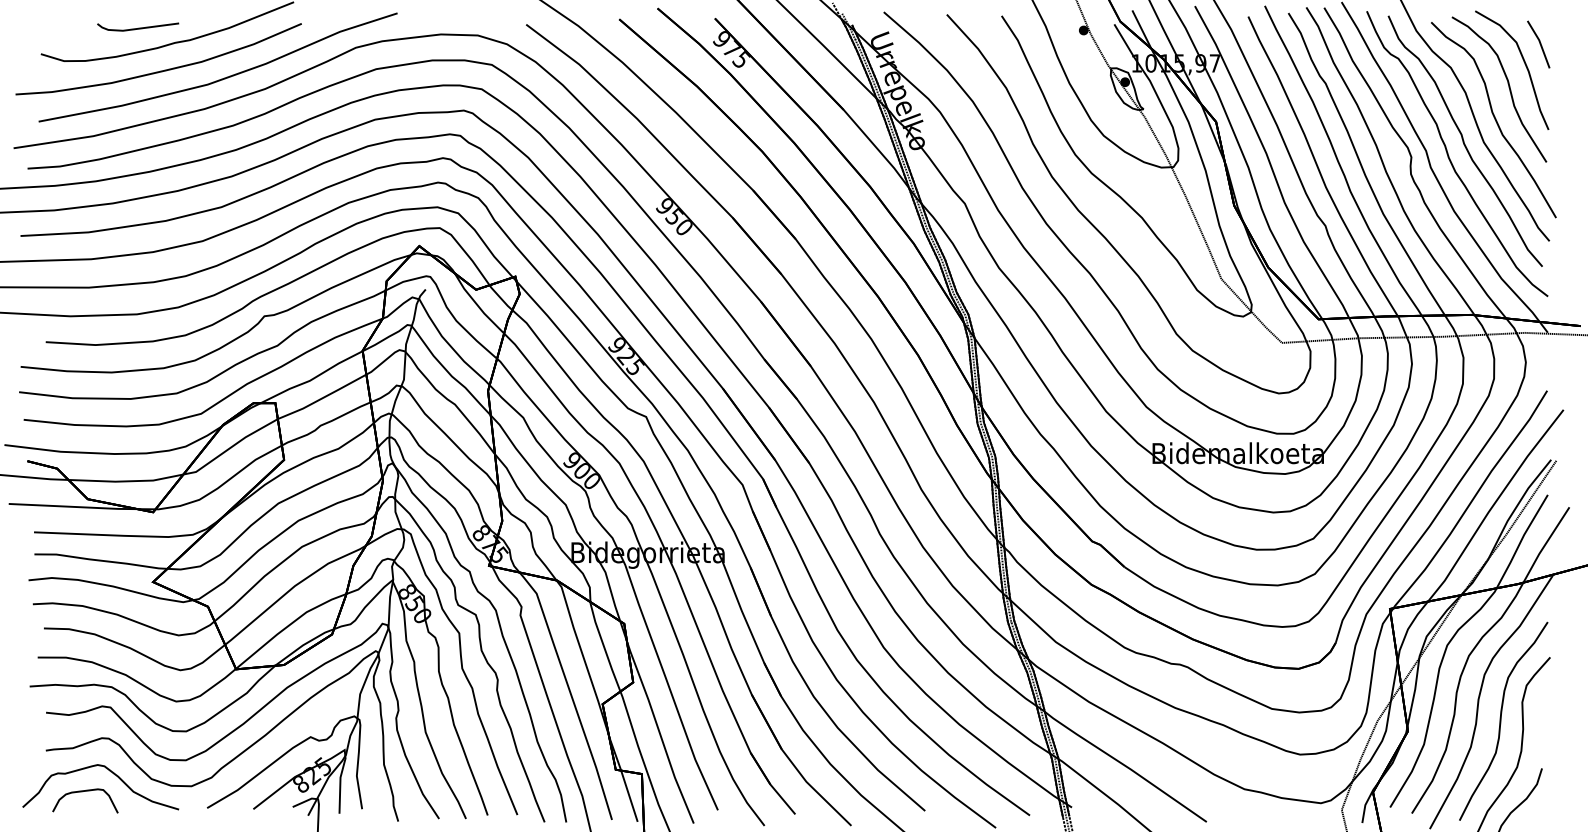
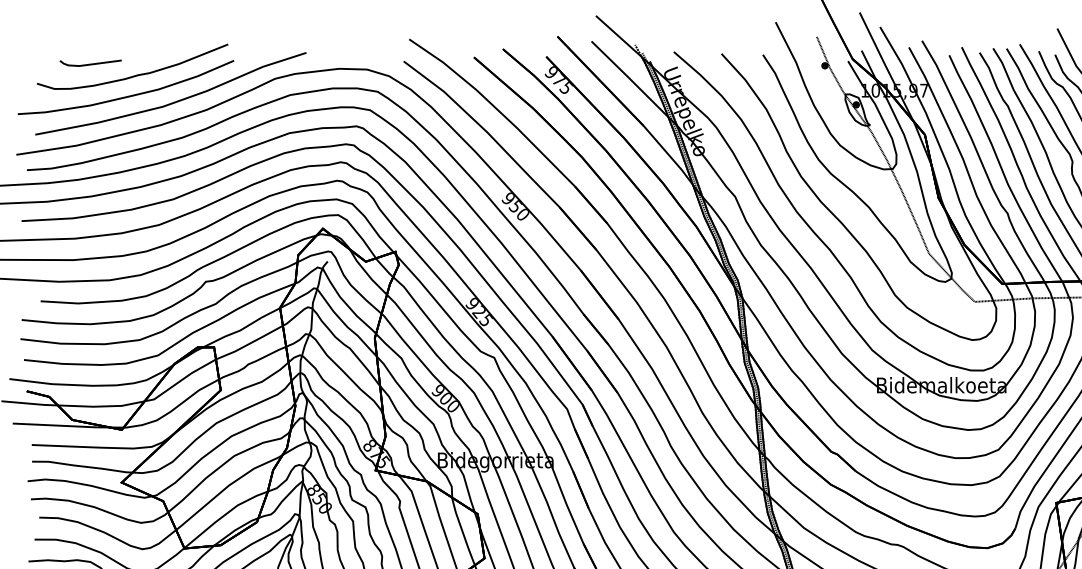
line: (138, 27) -> (91, 63), moved

